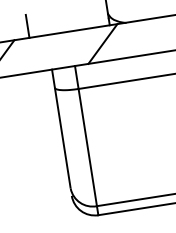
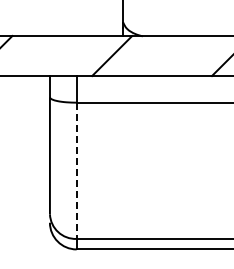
line: (27, 26) -> (29, 22), removed
line: (87, 148) -> (76, 171), solid -> dashed

